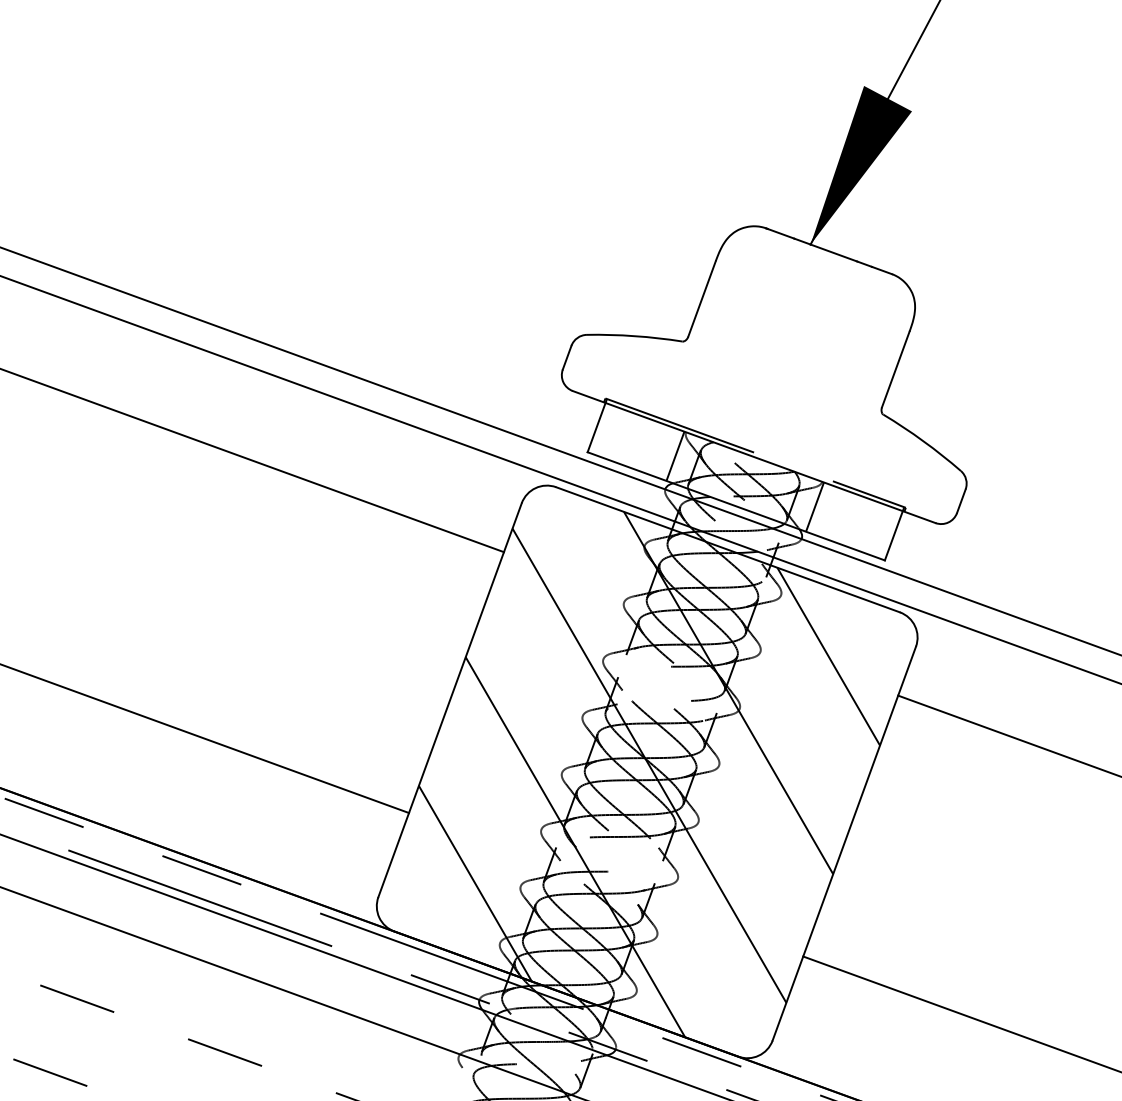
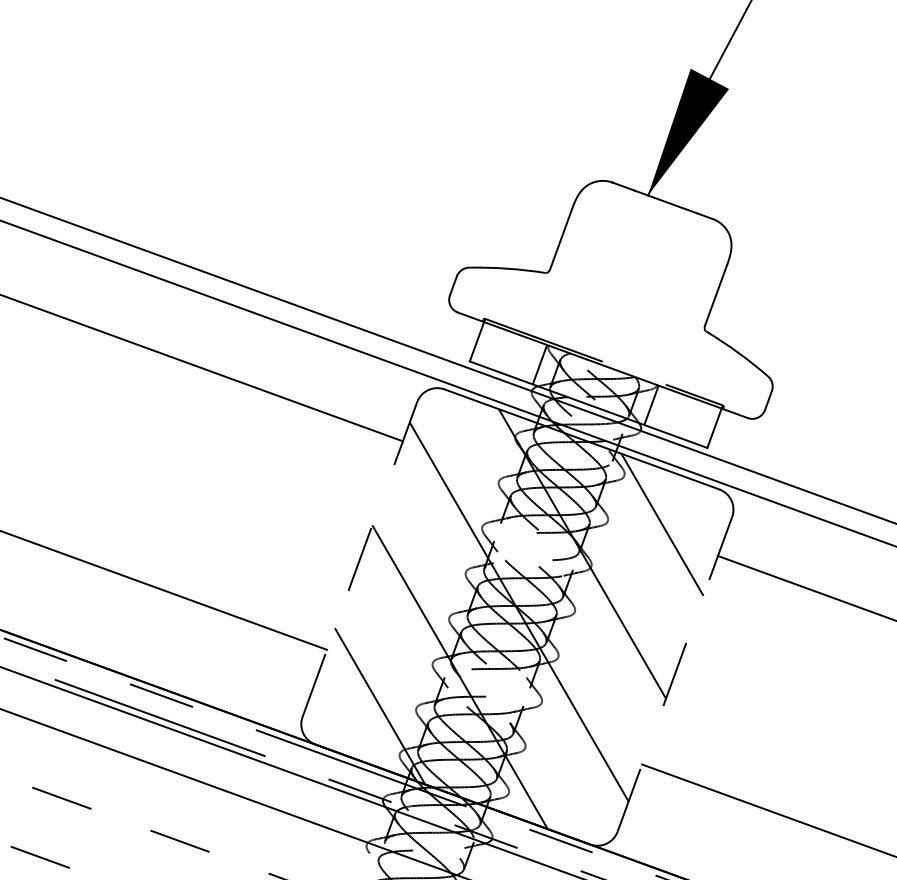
line: (450, 700) -> (360, 559), solid -> dashed
line: (843, 843) -> (674, 674), solid -> dashed

